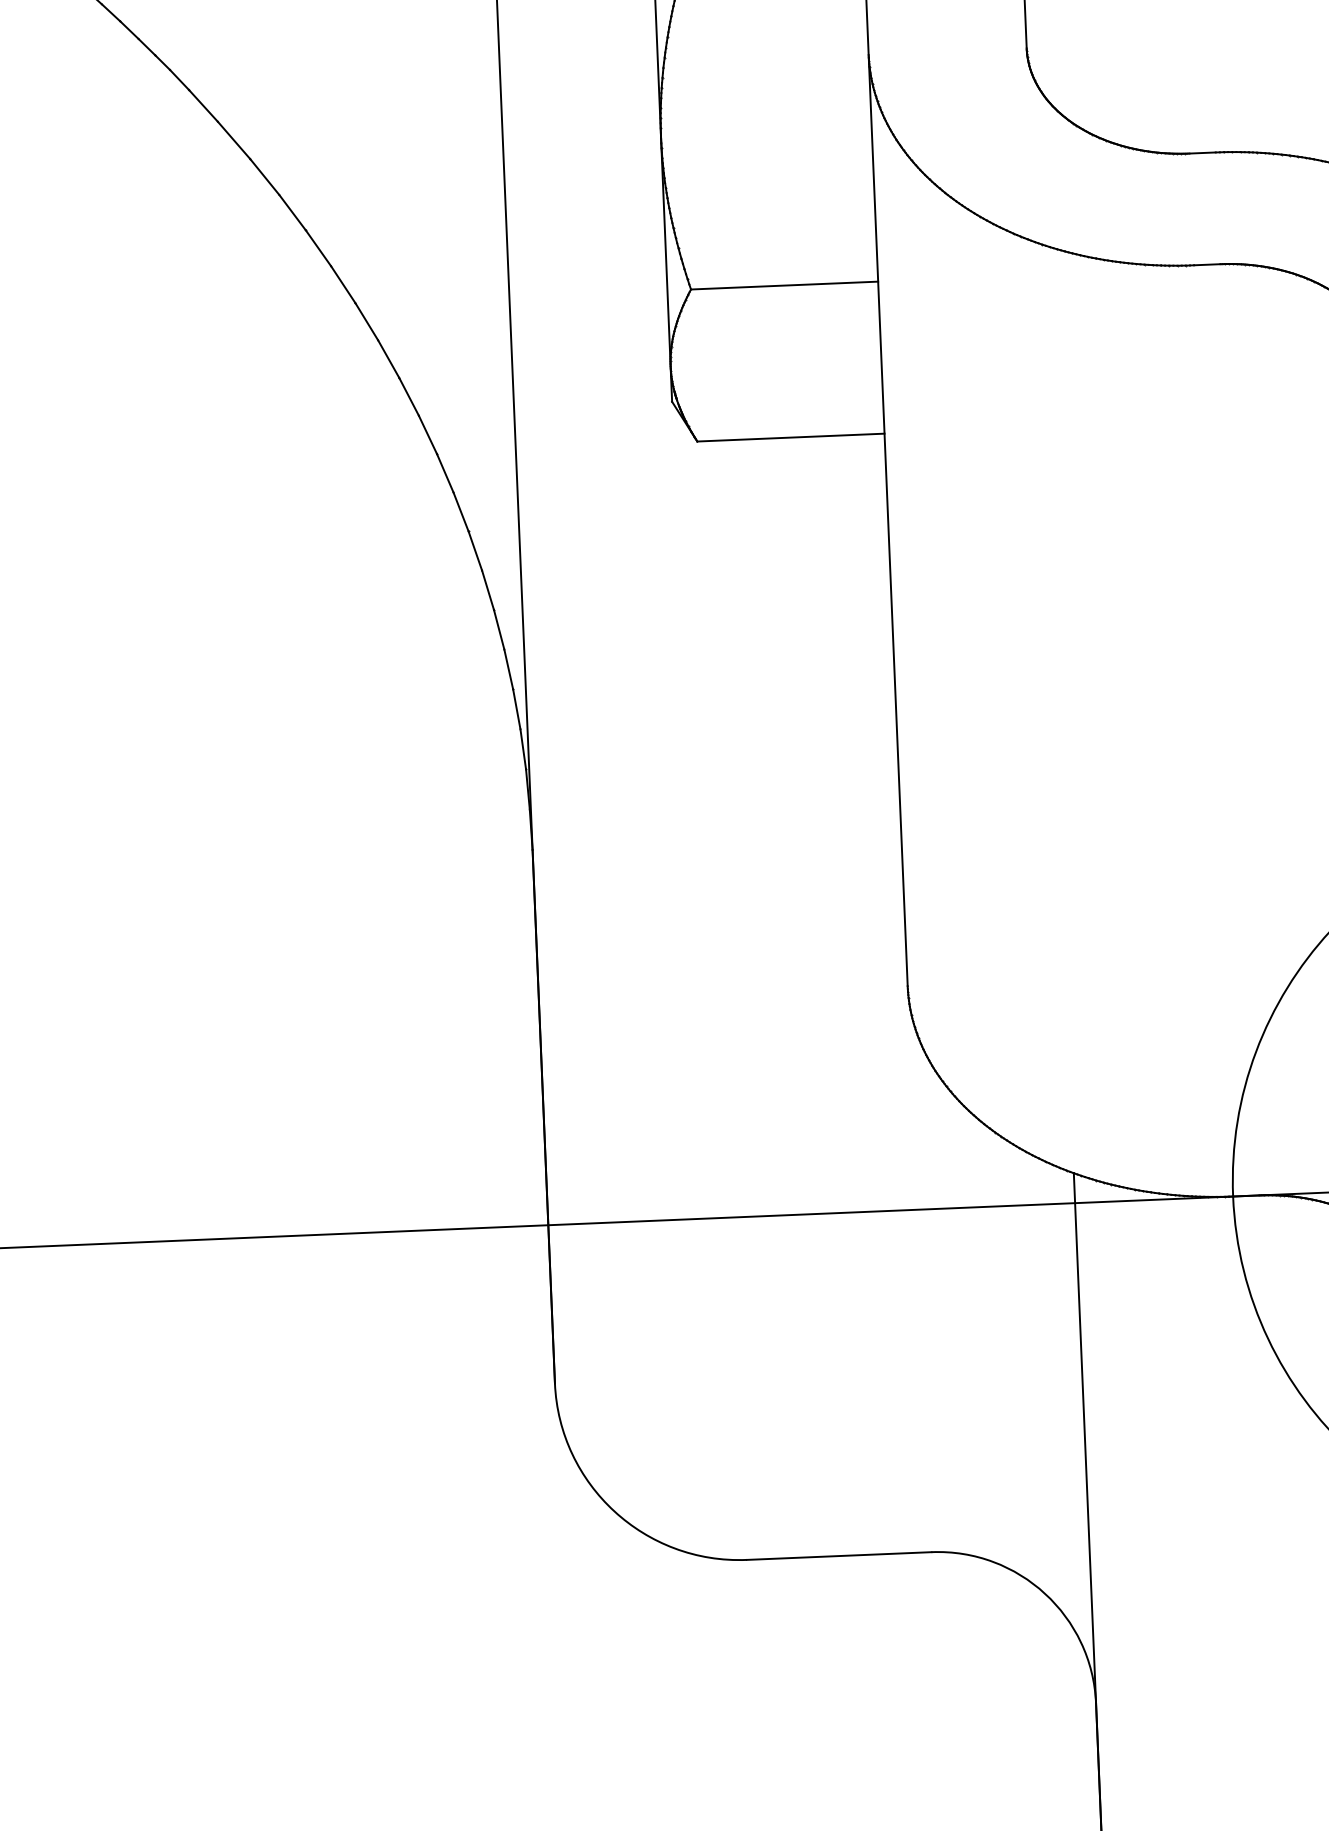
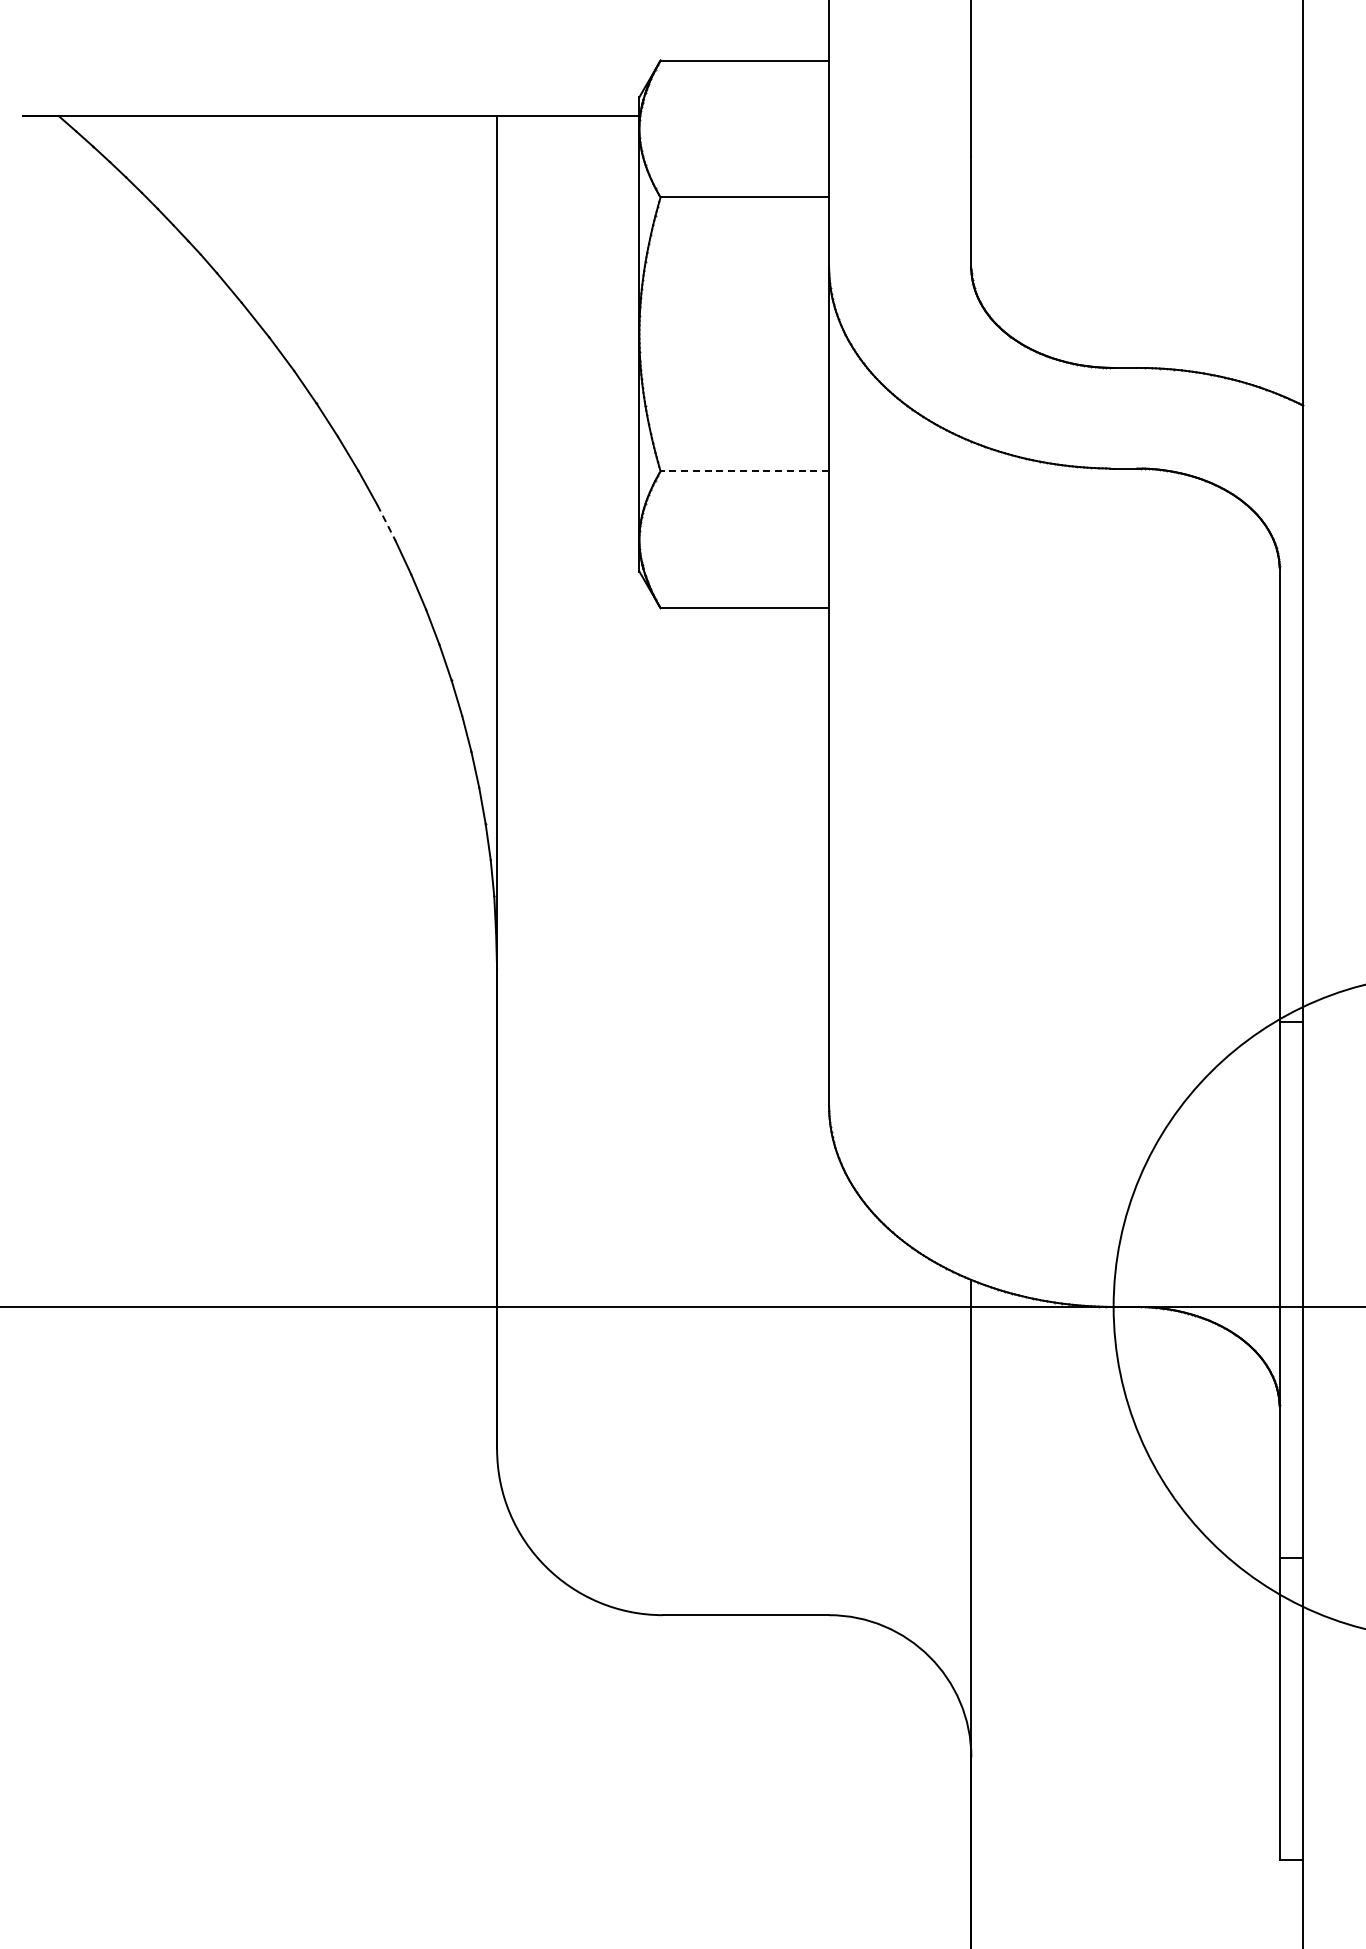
line: (784, 285) -> (744, 471), solid -> dashed
line: (388, 359) -> (386, 522), solid -> dashed

